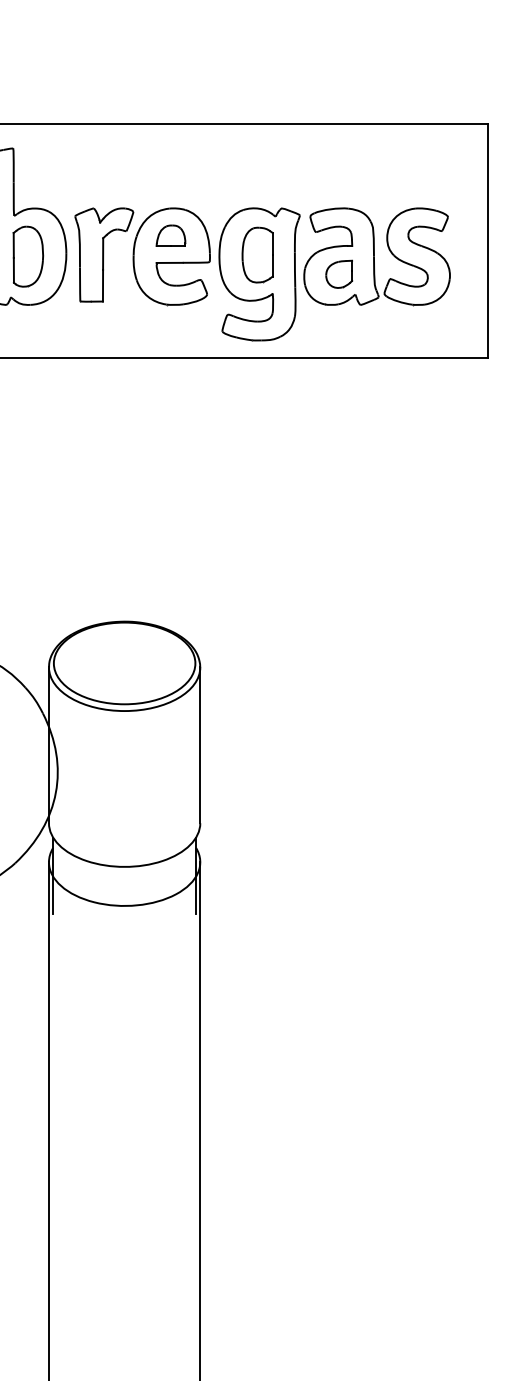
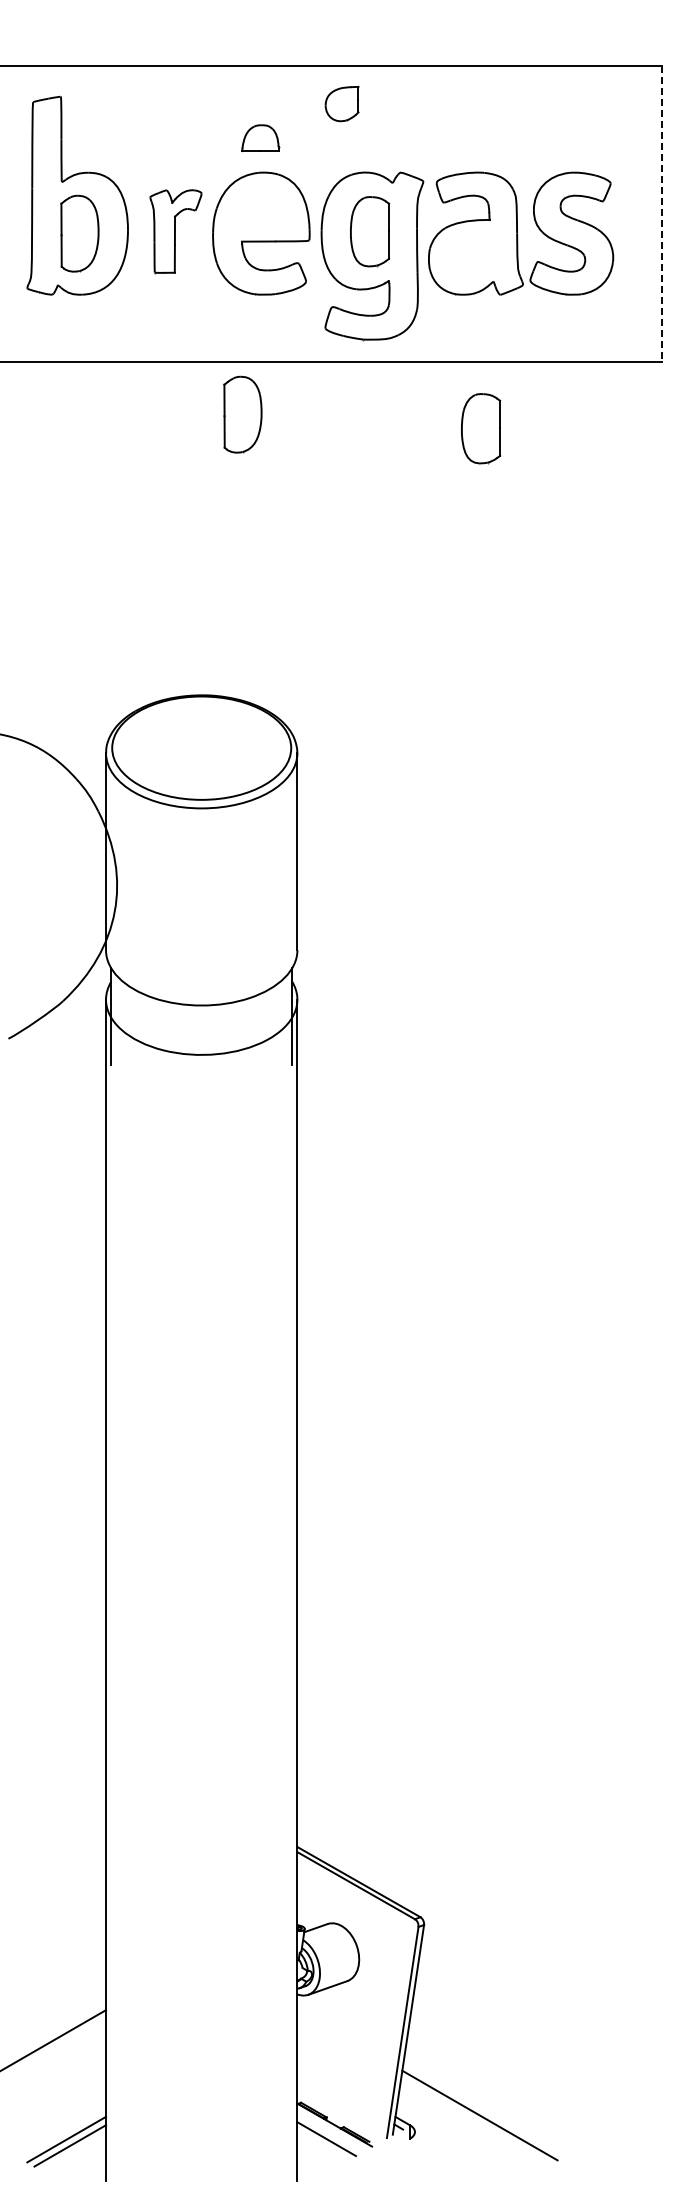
part: (171, 235) -> (260, 138), moved
line: (488, 241) -> (661, 214), solid -> dashed
part: (103, 254) -> (175, 231), size x0.7
part: (338, 274) -> (341, 104), moved
part: (156, 399) -> (242, 414), added
part: (345, 410) -> (481, 428), added

